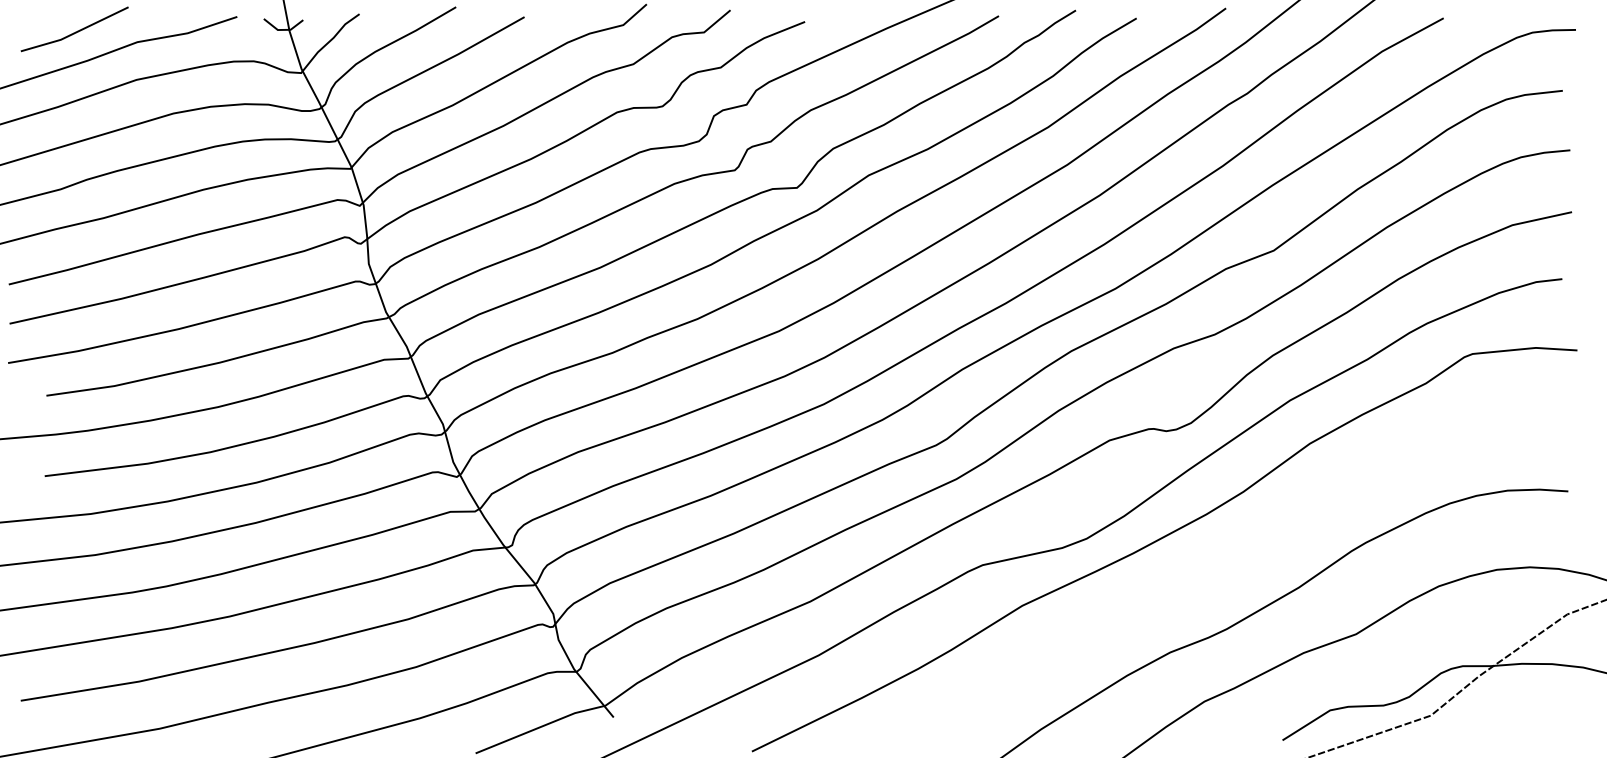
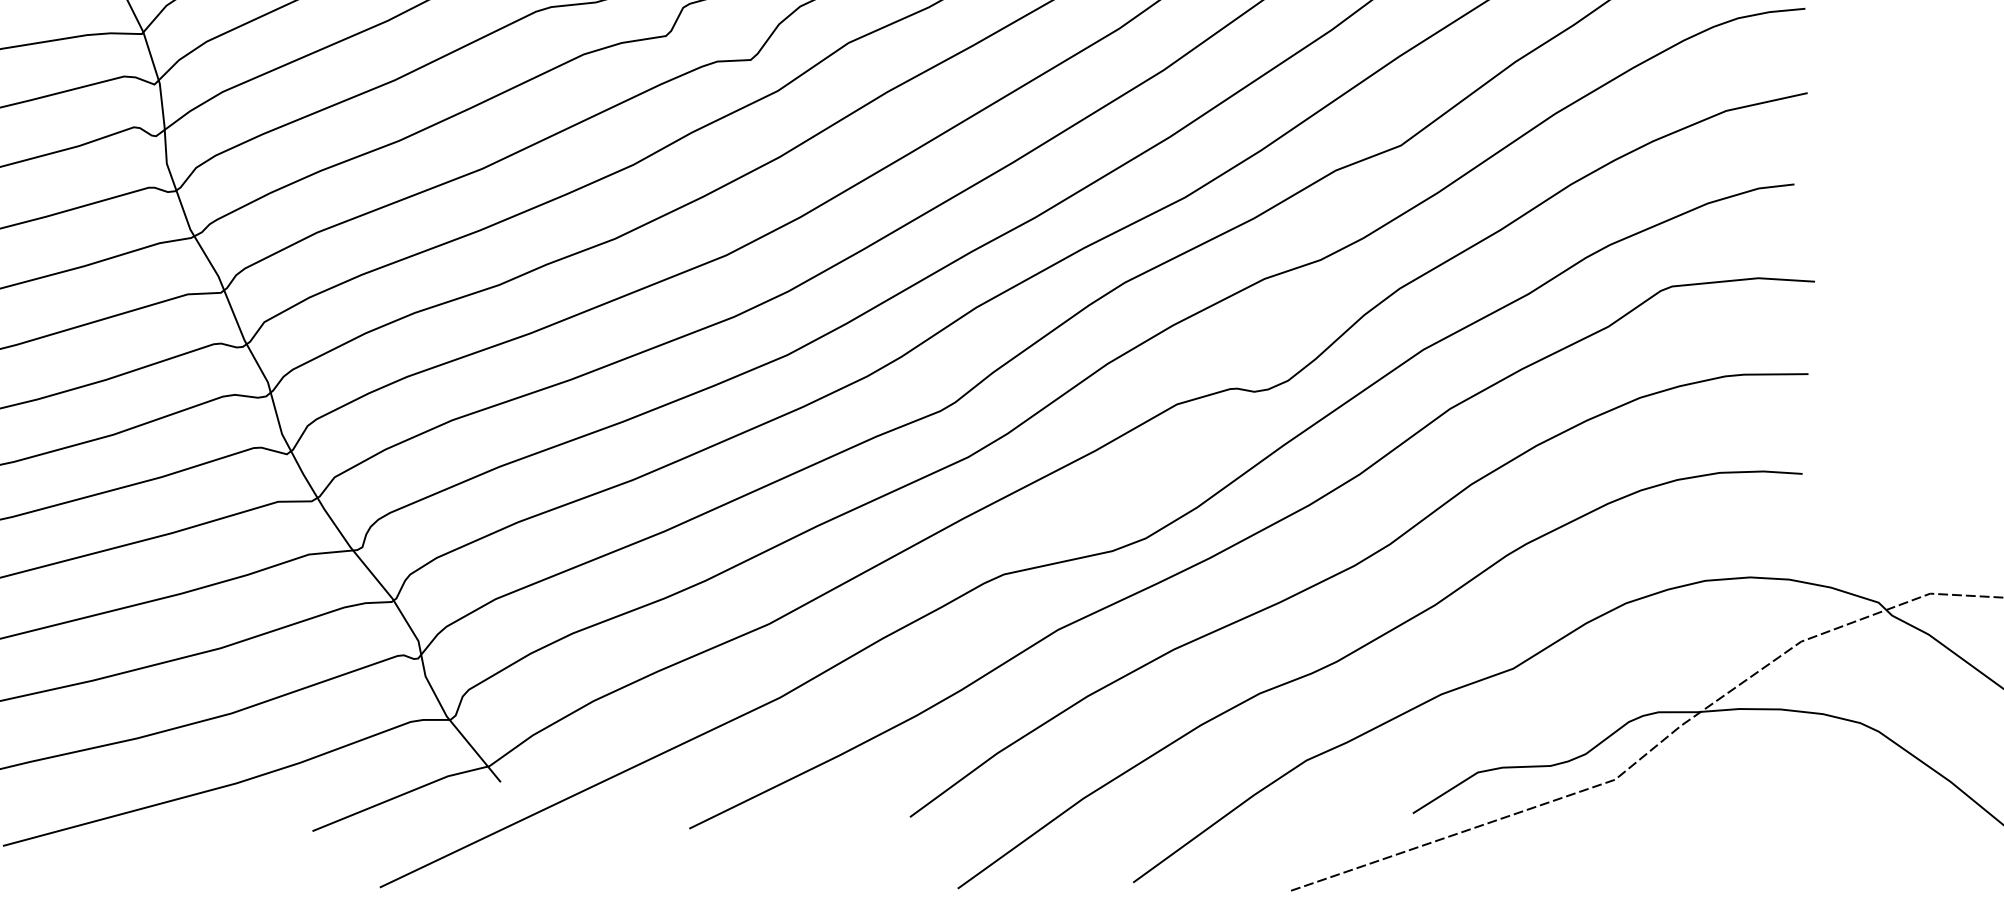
curve: (1234, 562) -> (1347, 570), added

